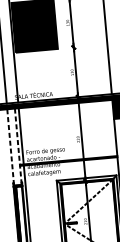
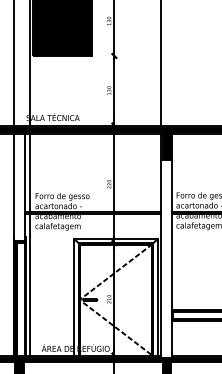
line: (10, 147) -> (14, 187), dashed -> solid
line: (18, 147) -> (25, 187), dashed -> solid

